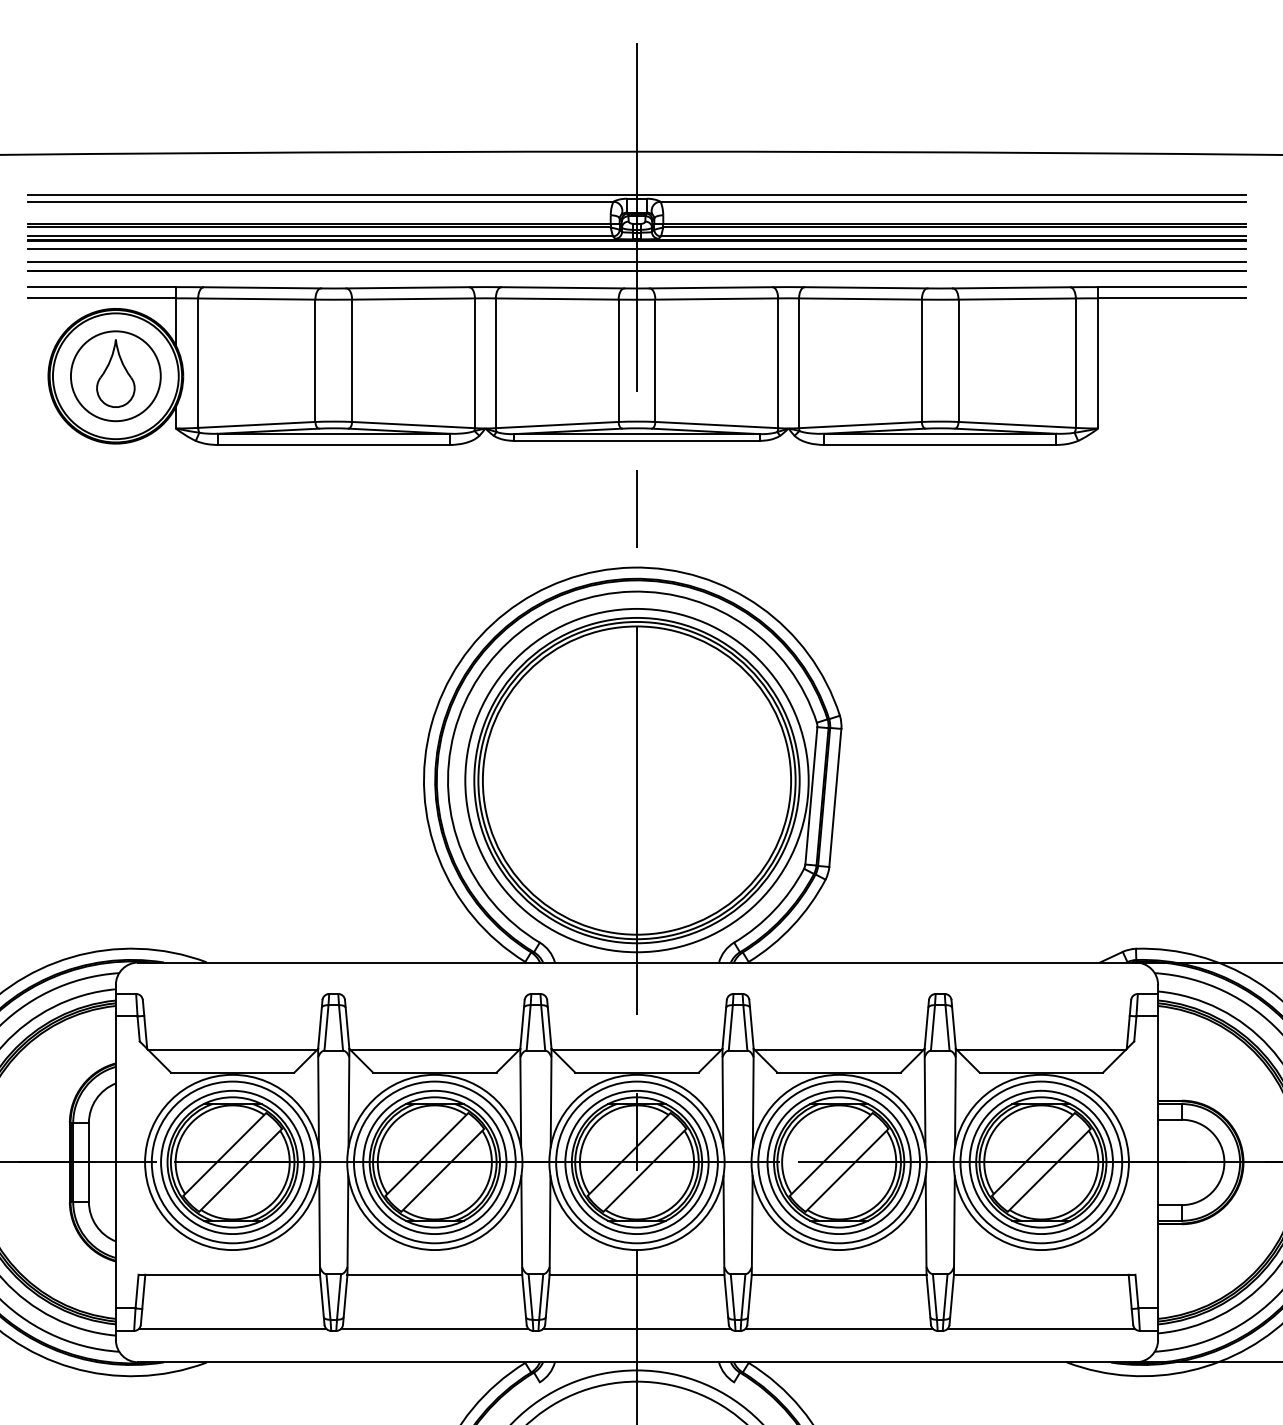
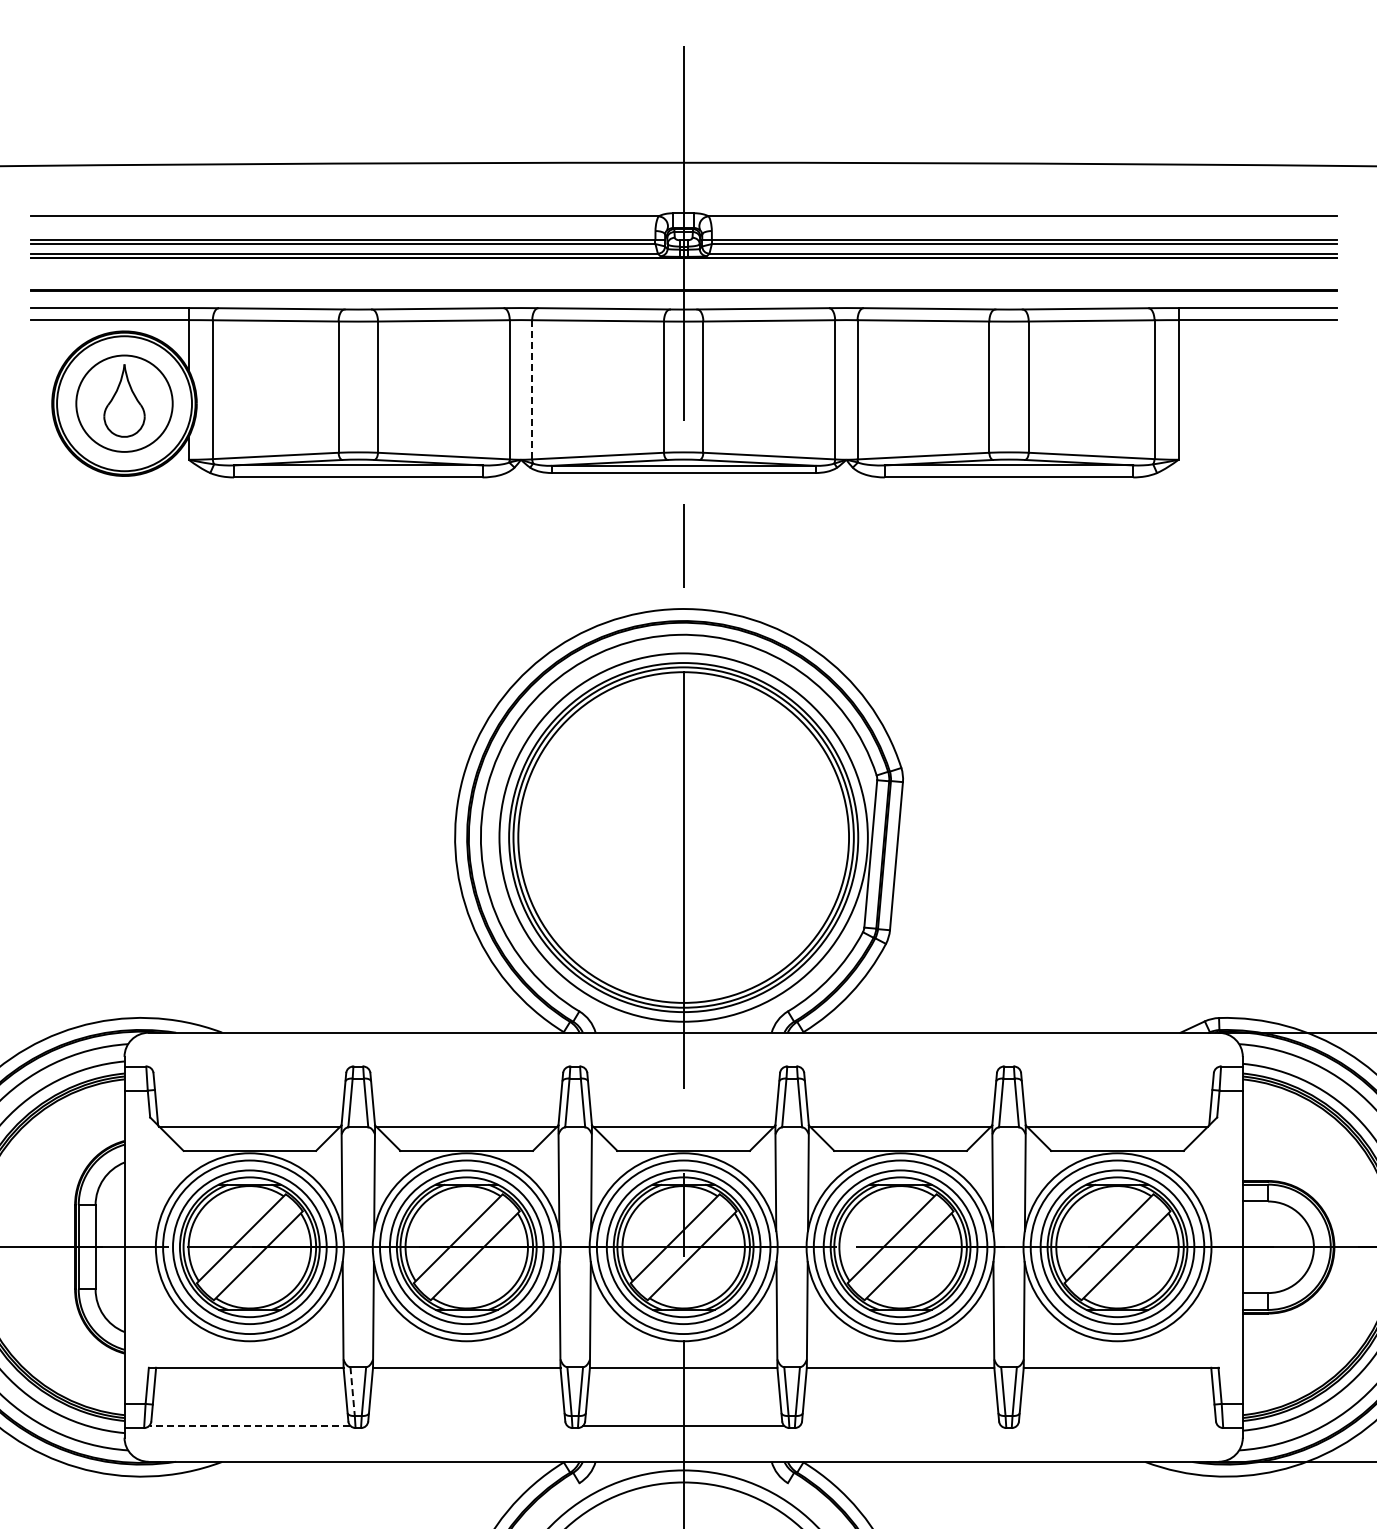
line: (636, 195) -> (683, 209), removed
line: (636, 248) -> (683, 266), removed
line: (636, 261) -> (683, 280), removed
line: (496, 363) -> (532, 389), solid -> dashed
line: (328, 1297) -> (352, 1392), solid -> dashed
line: (232, 1328) -> (249, 1425), solid -> dashed
line: (434, 1328) -> (466, 1425), removed
line: (839, 1328) -> (900, 1425), removed
line: (1041, 1328) -> (1117, 1425), removed

